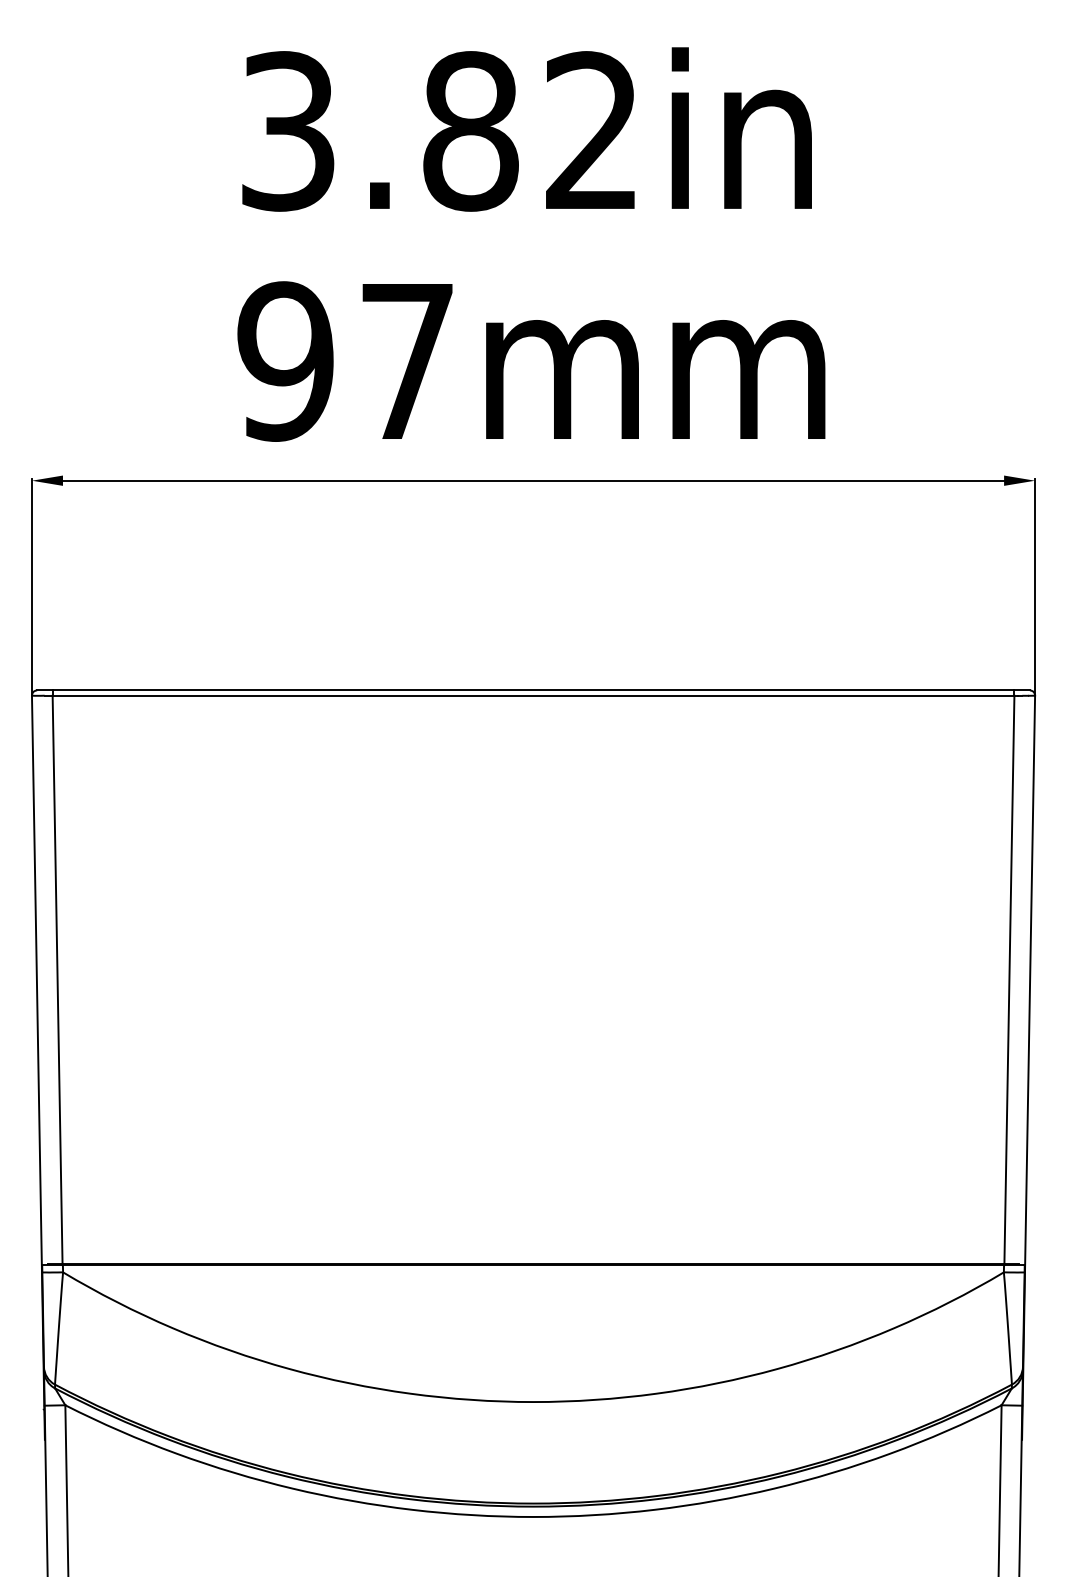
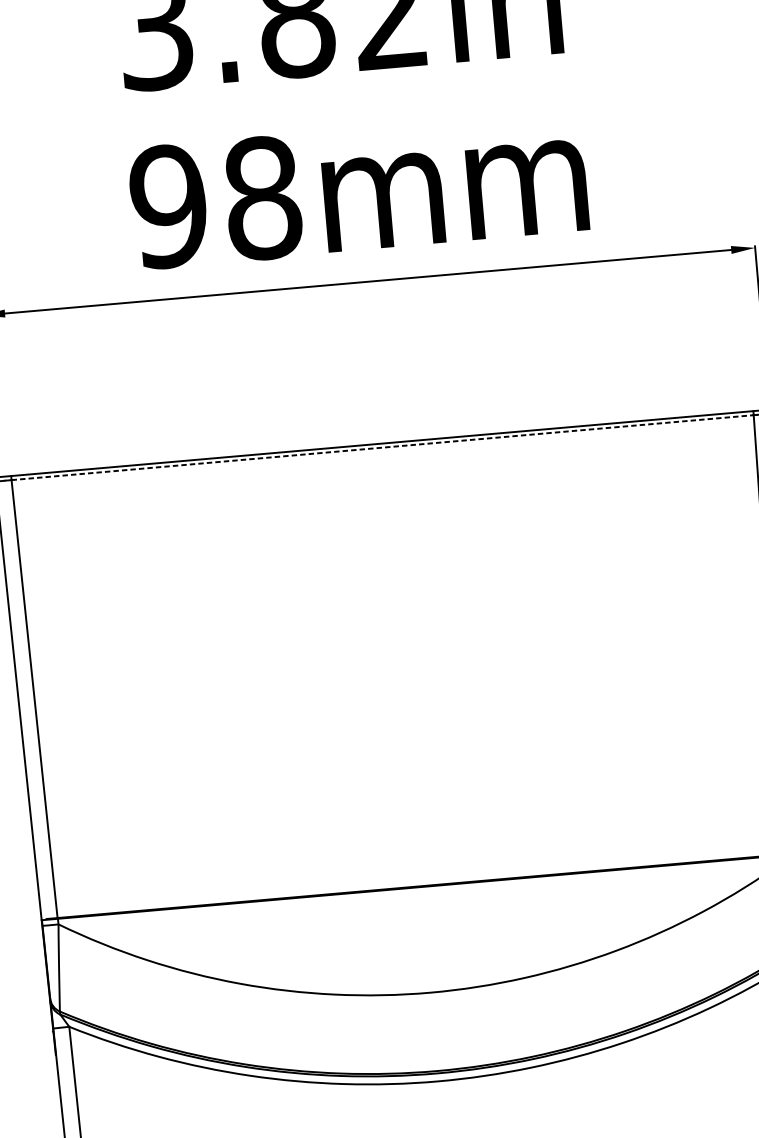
text: (407, 361) -> (262, 198), 97mm -> 98mm
line: (533, 695) -> (382, 447), solid -> dashed

